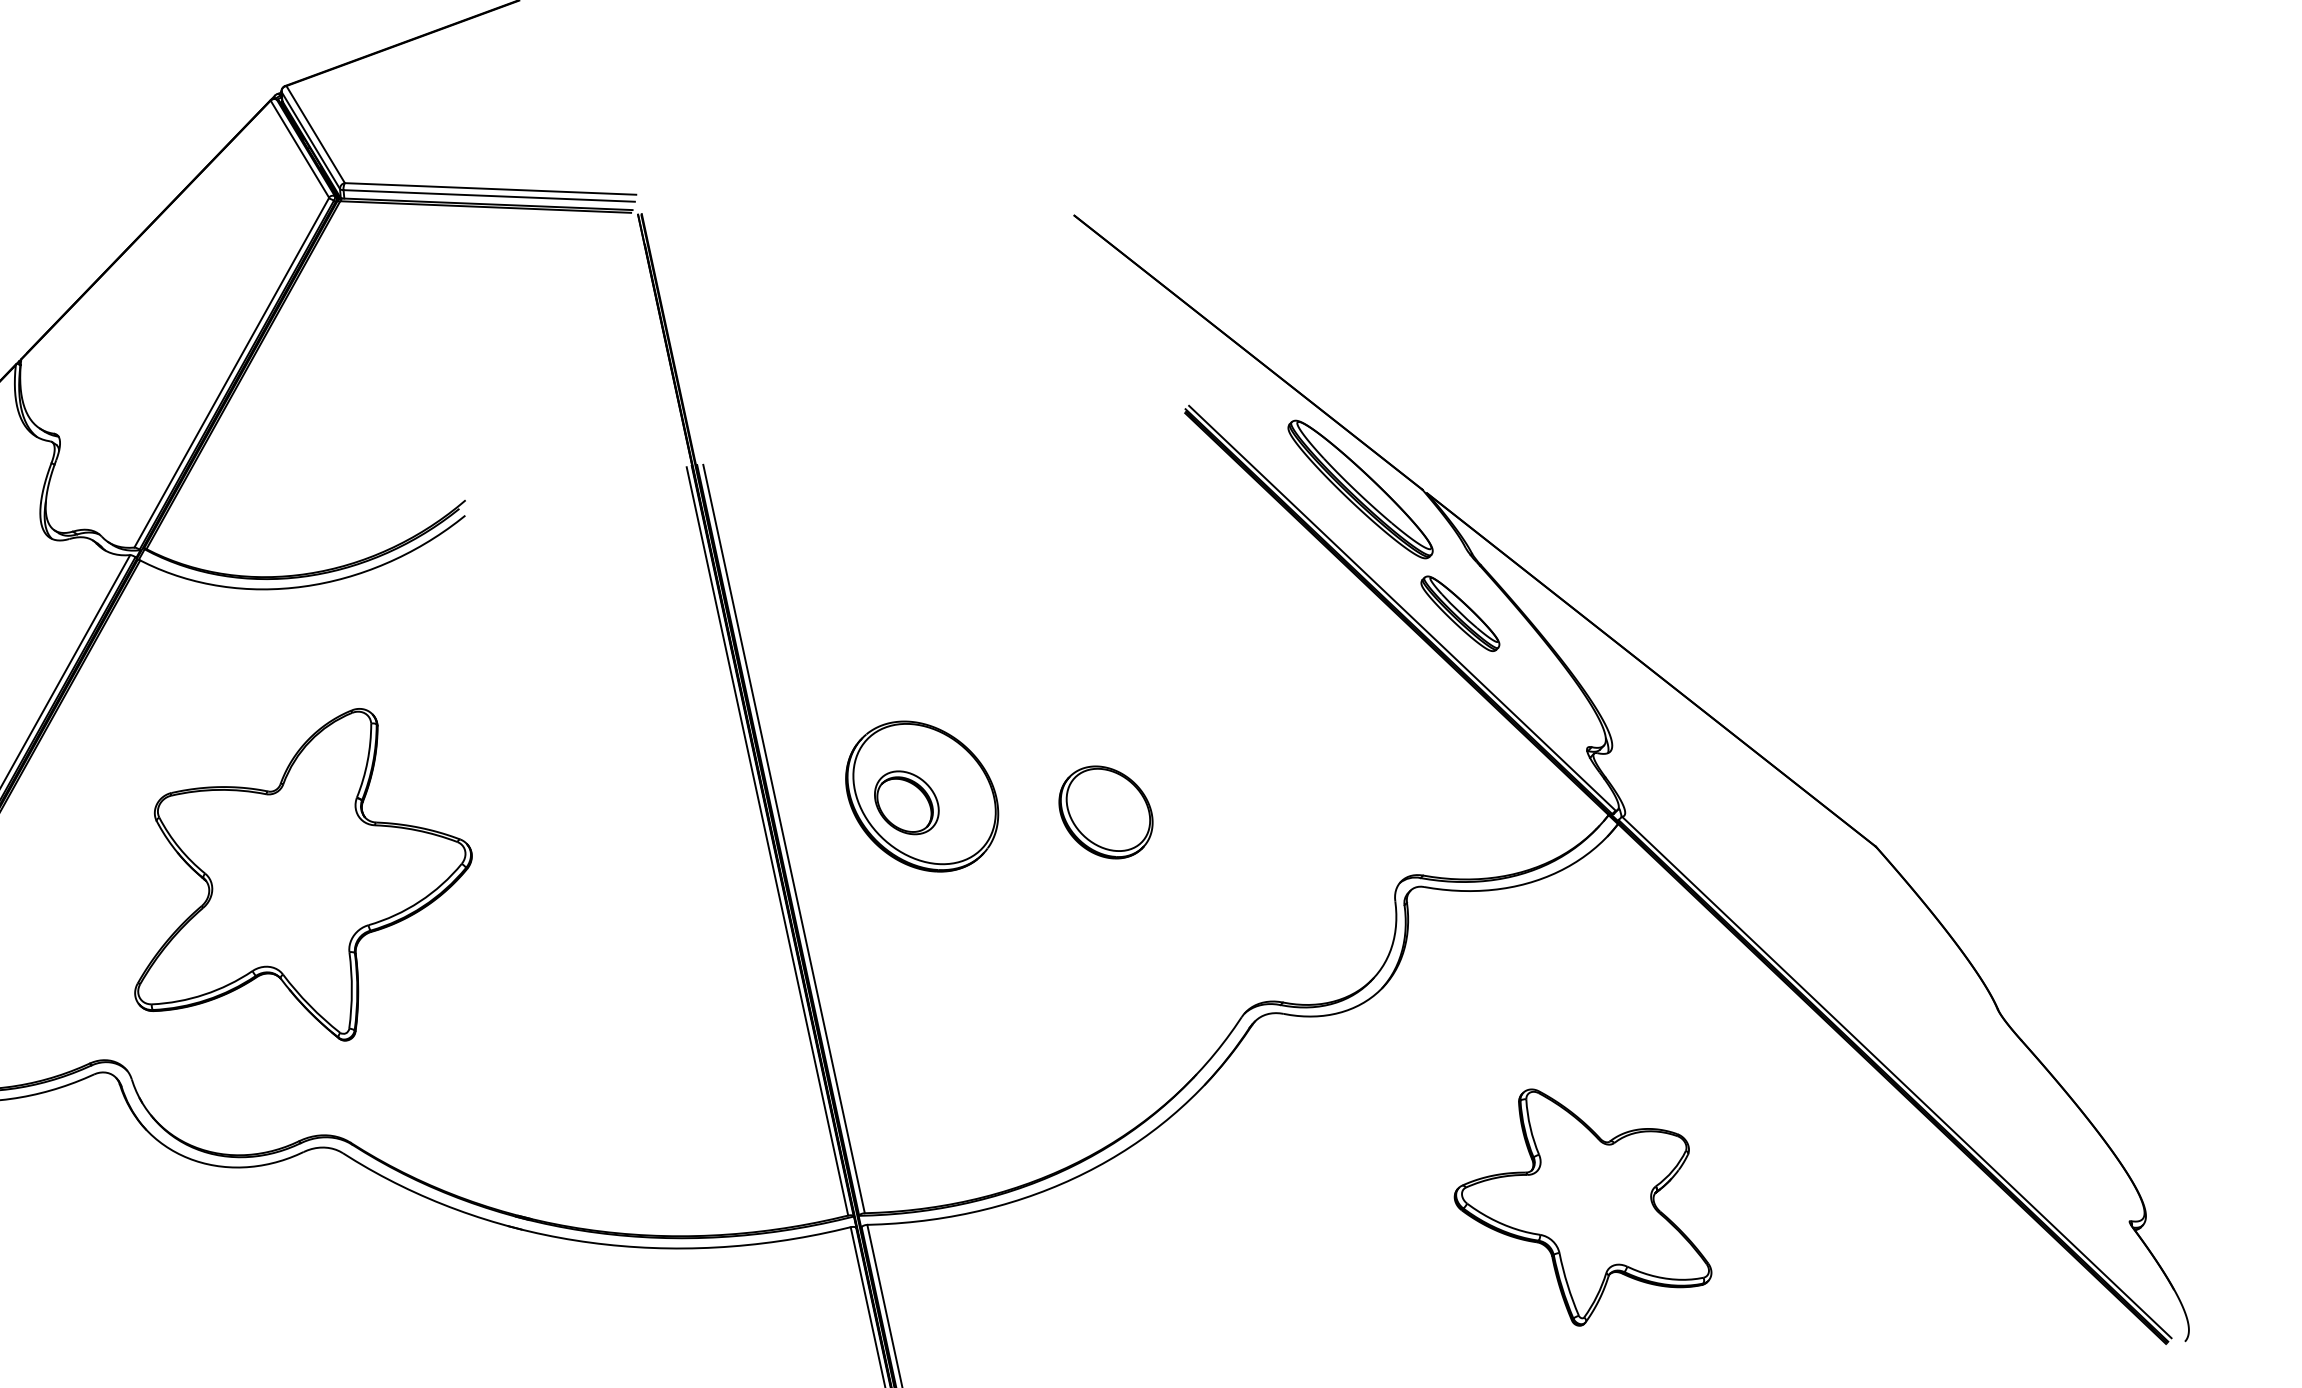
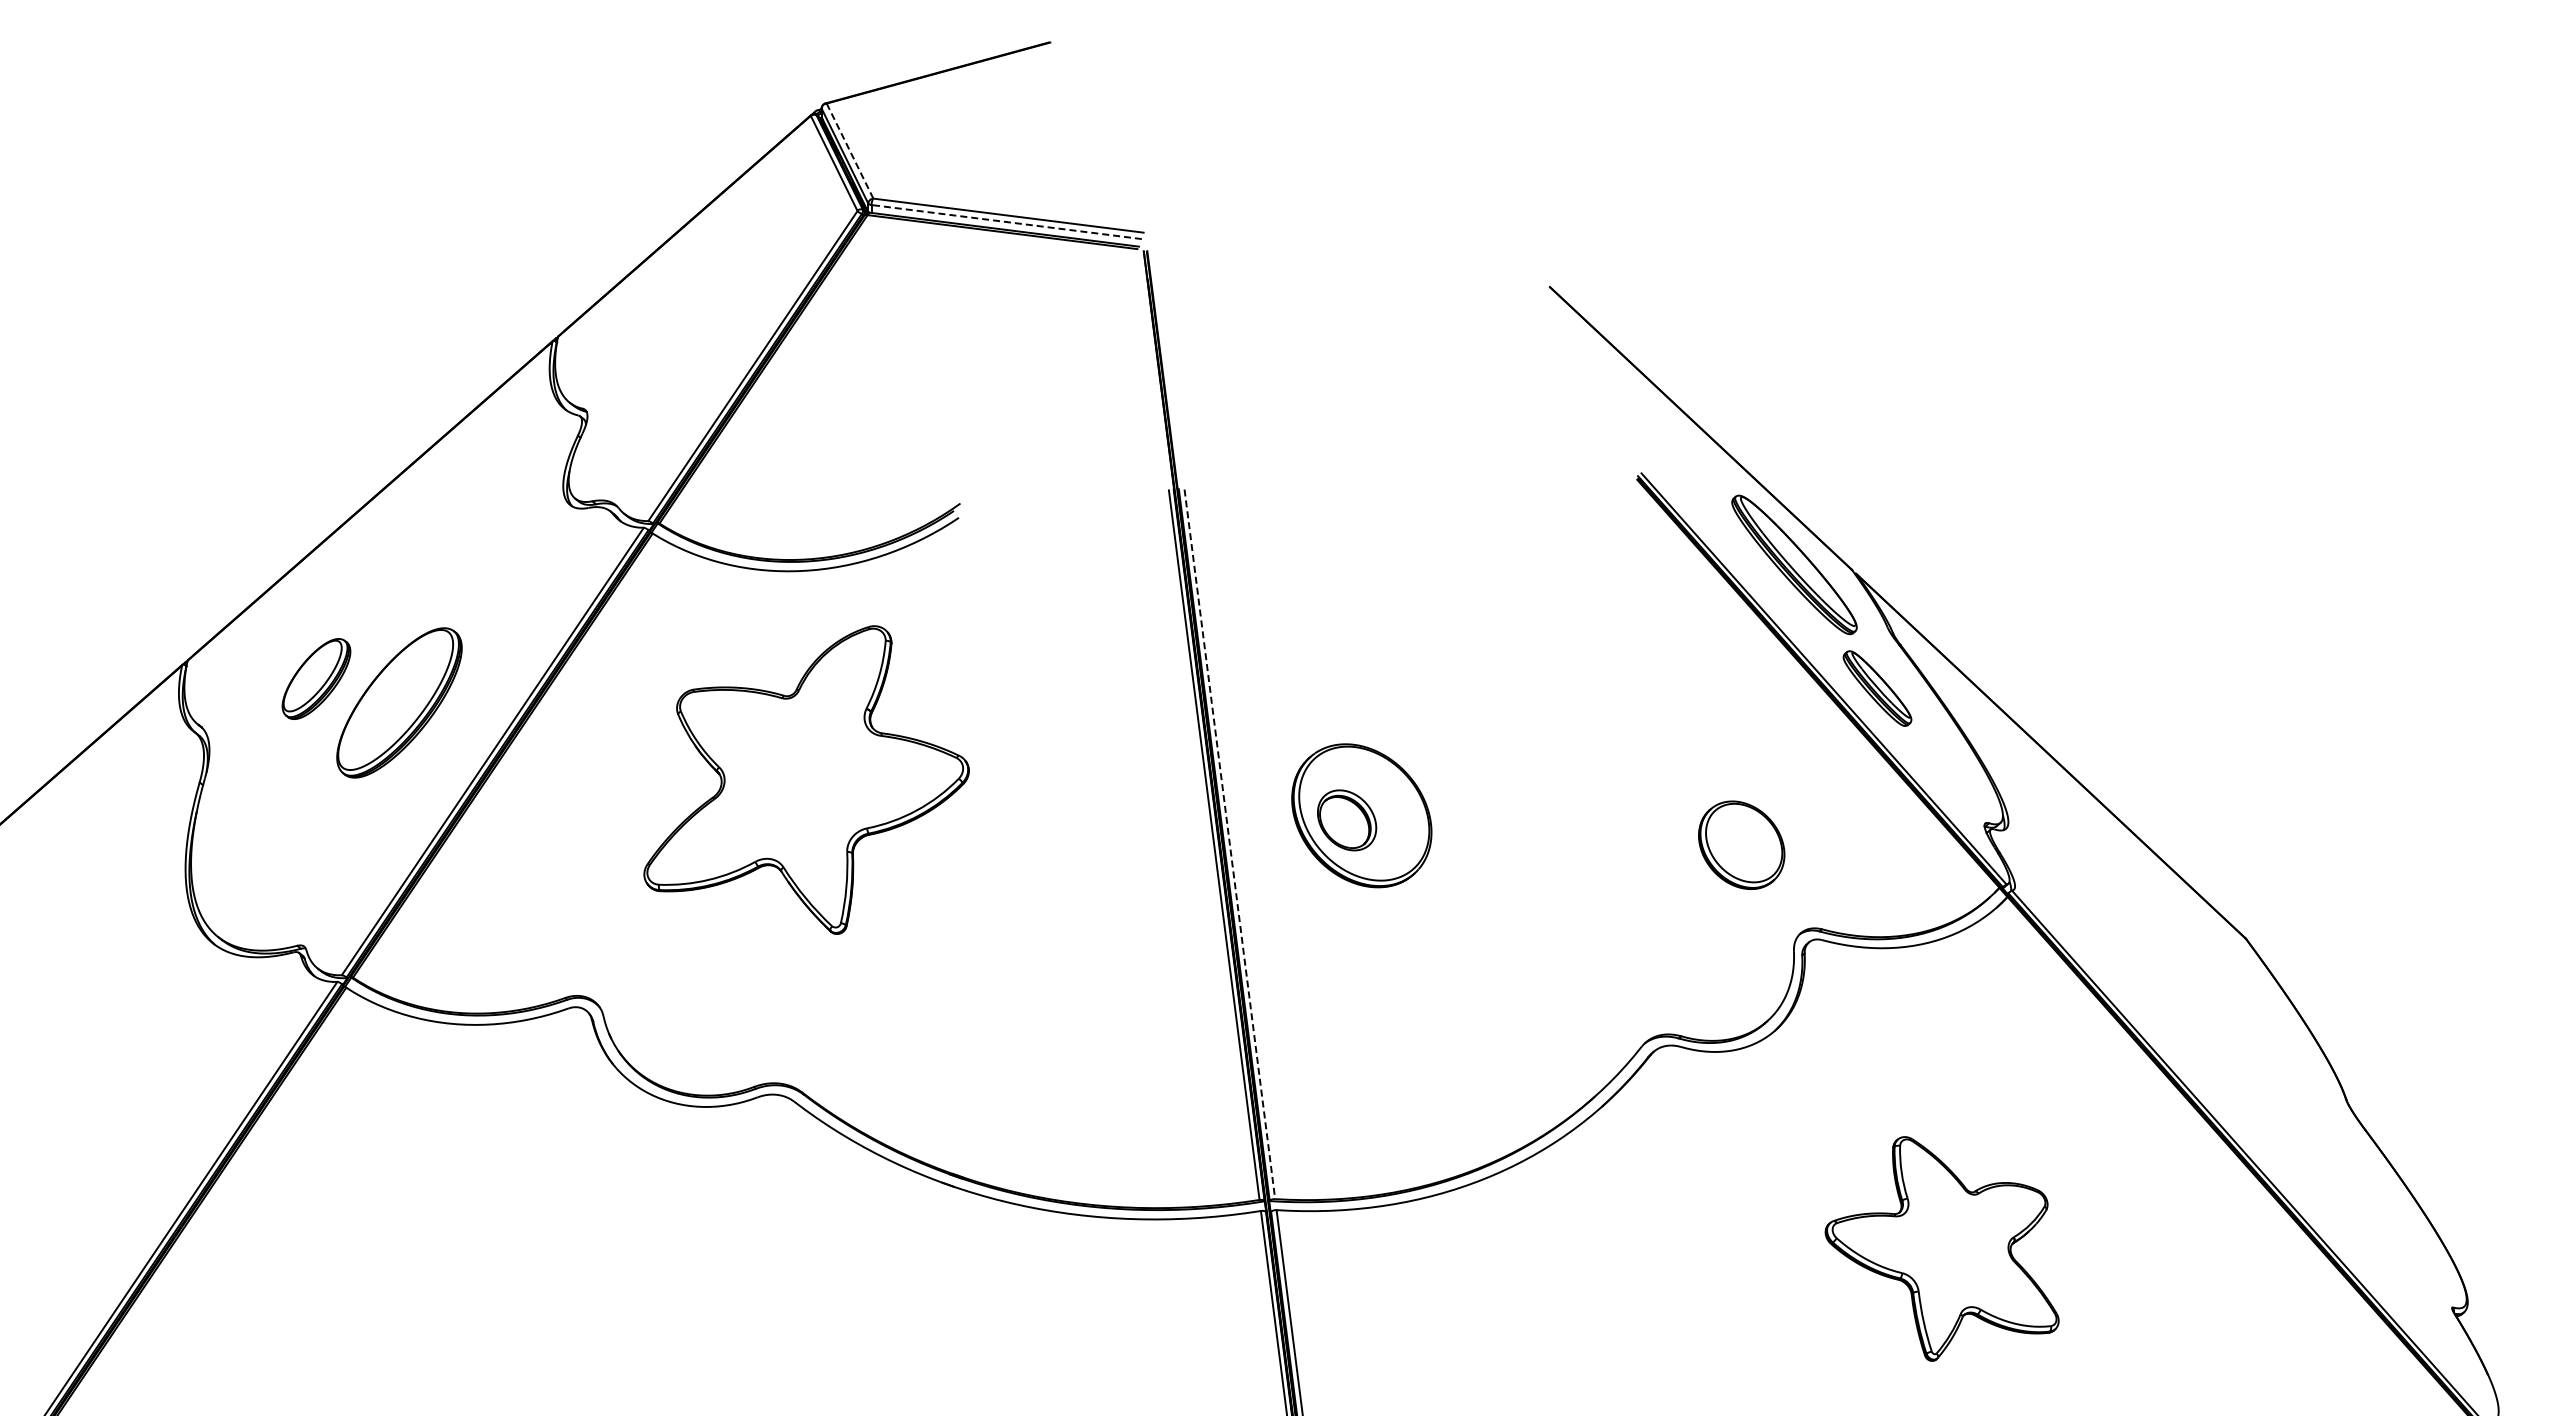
line: (316, 134) -> (850, 151), solid -> dashed
line: (489, 196) -> (1006, 222), solid -> dashed
part: (1105, 811) -> (1741, 844), moved
line: (783, 839) -> (1229, 844), solid -> dashed
part: (299, 878) -> (806, 779), moved

